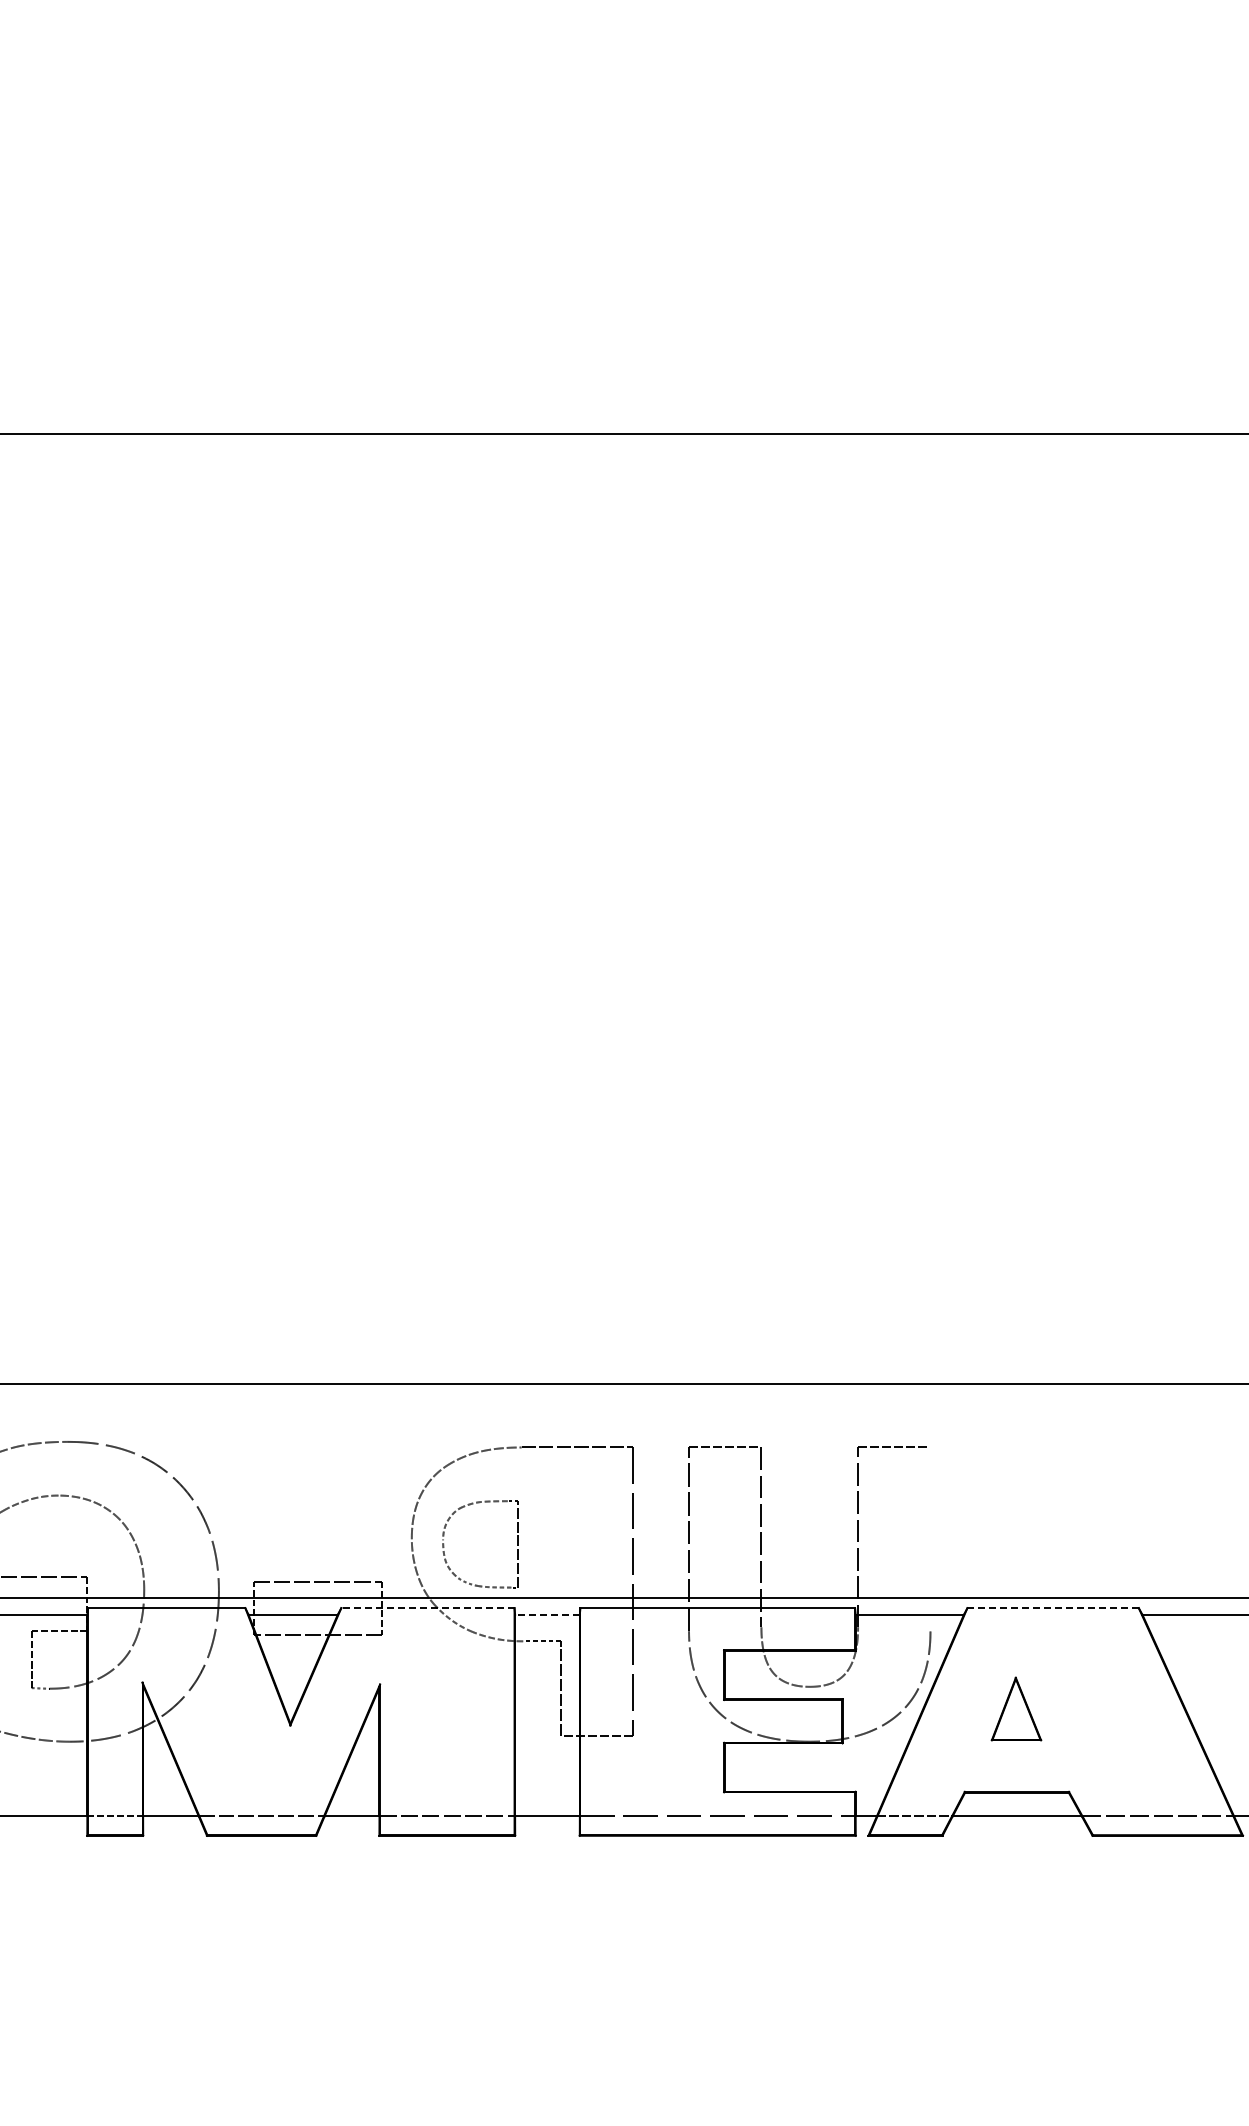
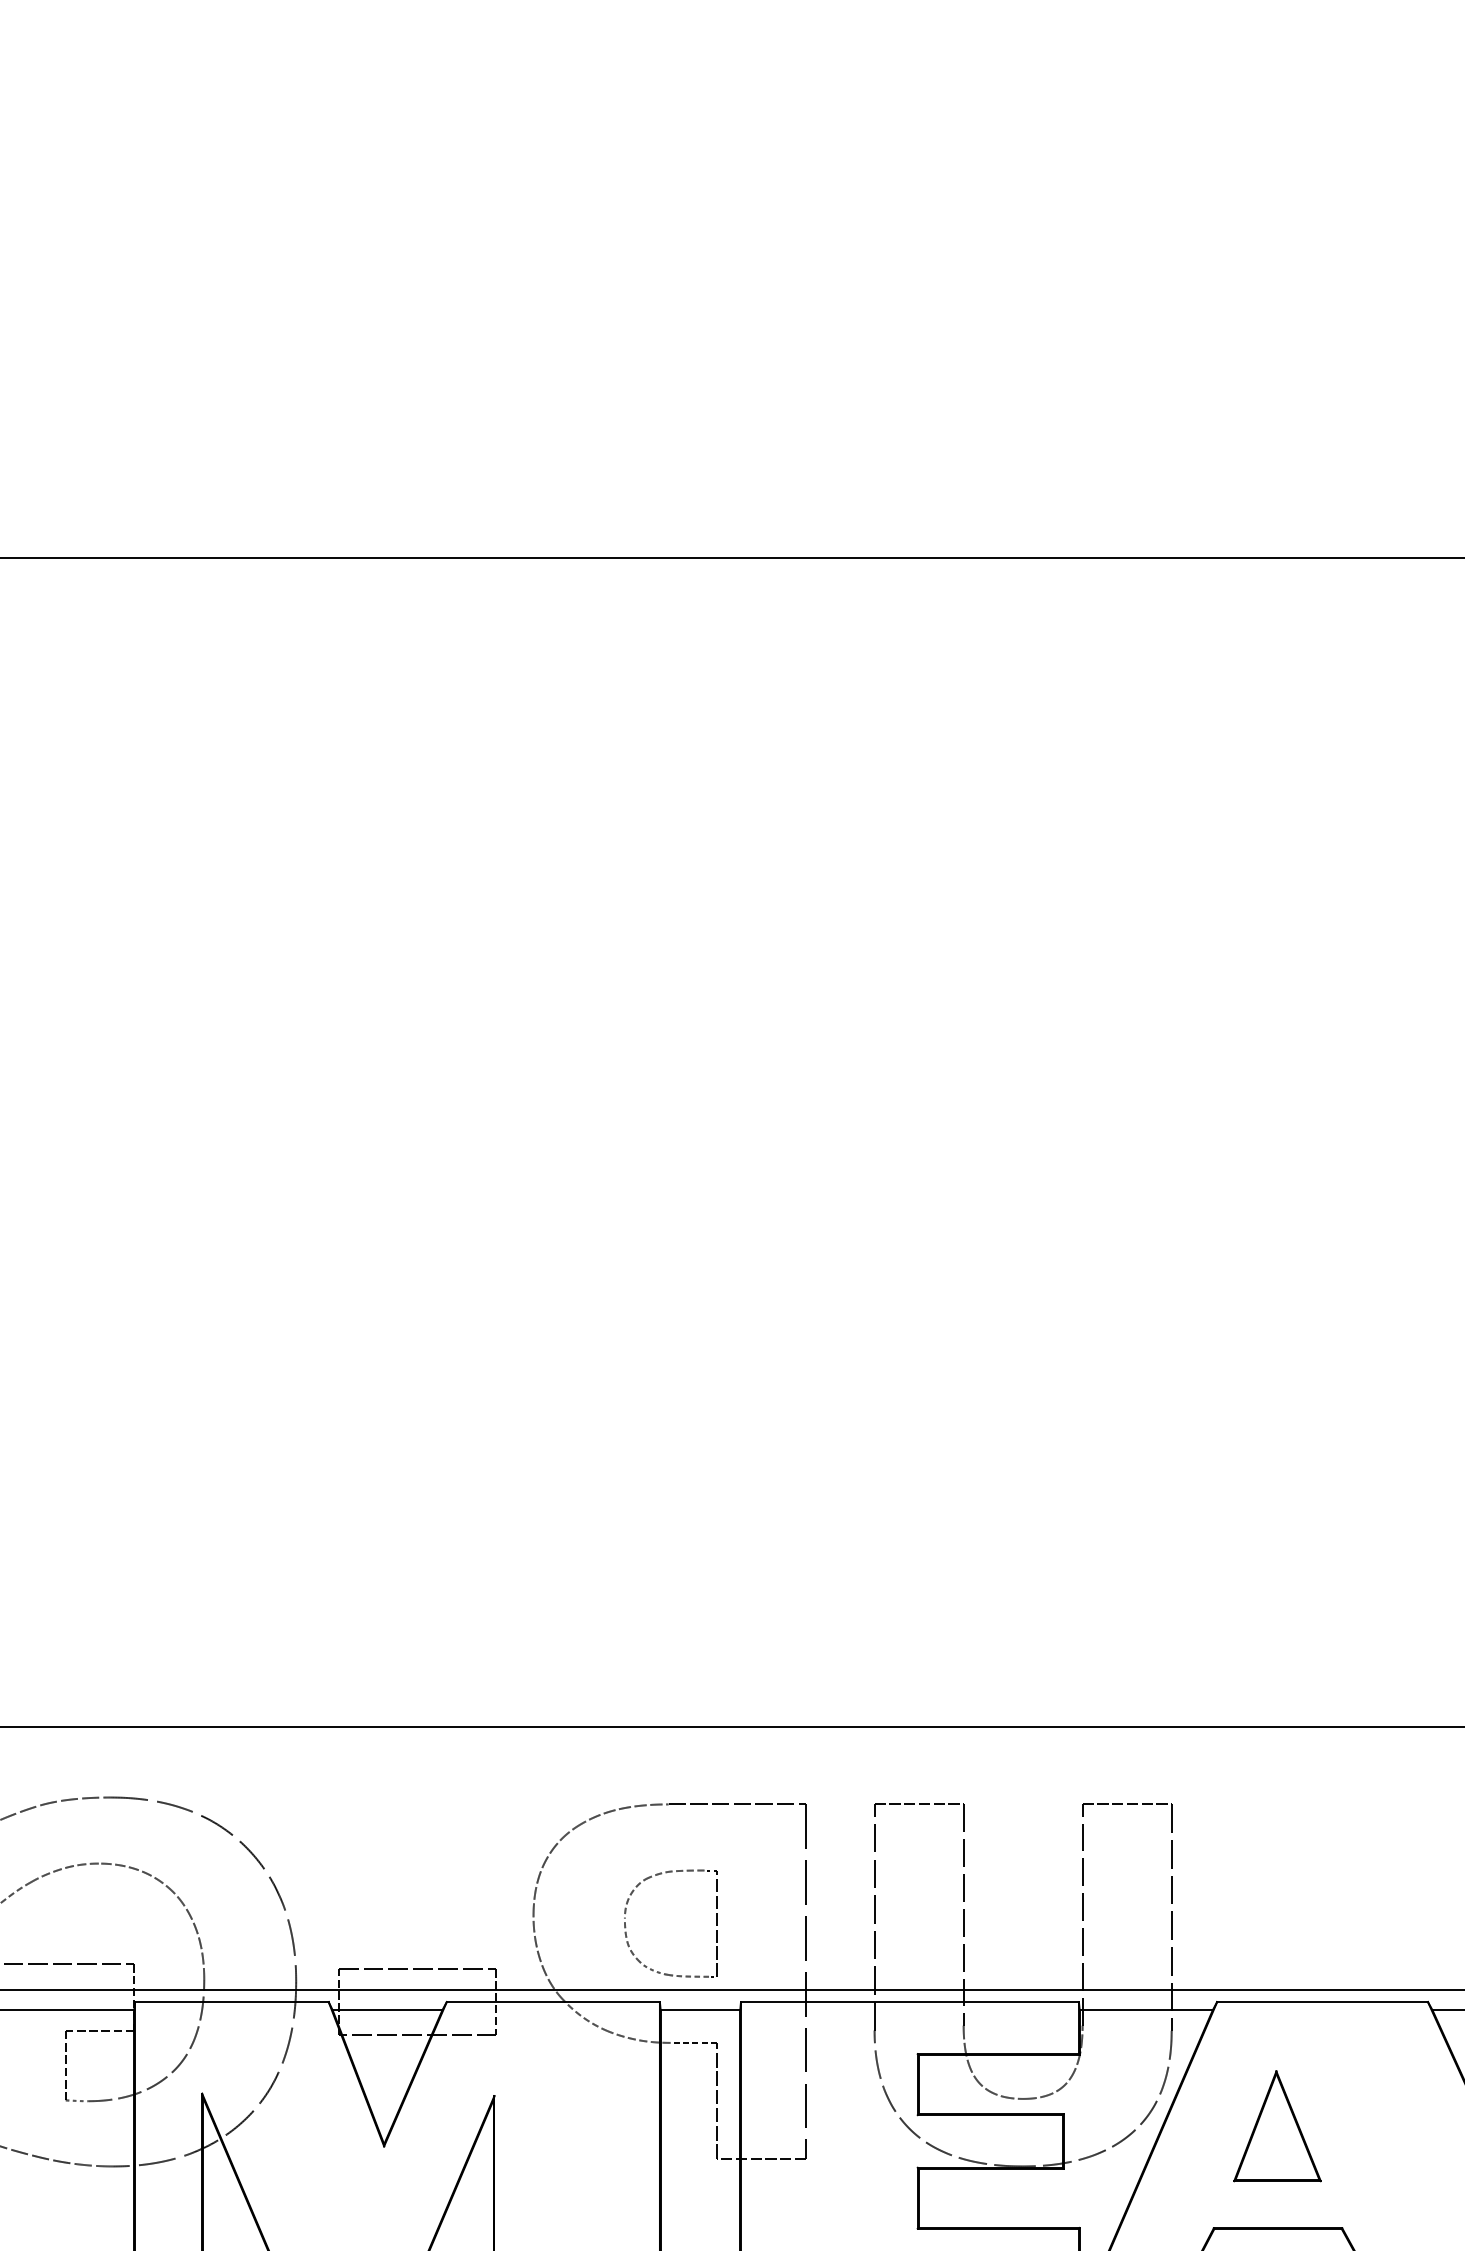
line: (930, 1539) -> (1171, 1917), added
part: (444, 1544) -> (626, 1923), moved
line: (427, 1608) -> (552, 2002), dashed -> solid
line: (1053, 1608) -> (1323, 2002), dashed -> solid
line: (547, 1614) -> (700, 2009), dashed -> solid
part: (1016, 1708) -> (1277, 2125), size x1.43

